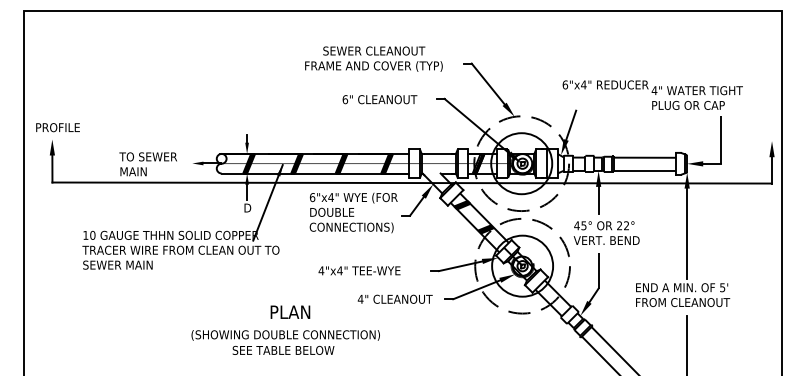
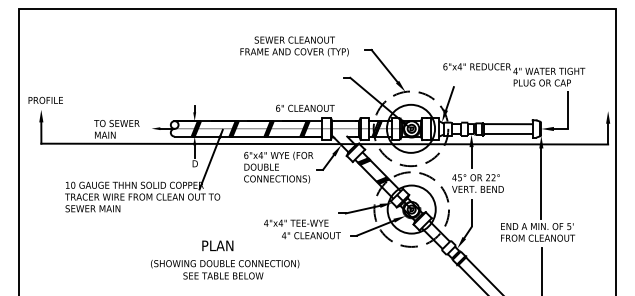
text: (380, 98) -> (305, 107), moved
text: (359, 269) -> (296, 222), moved
text: (290, 311) -> (217, 245), moved

